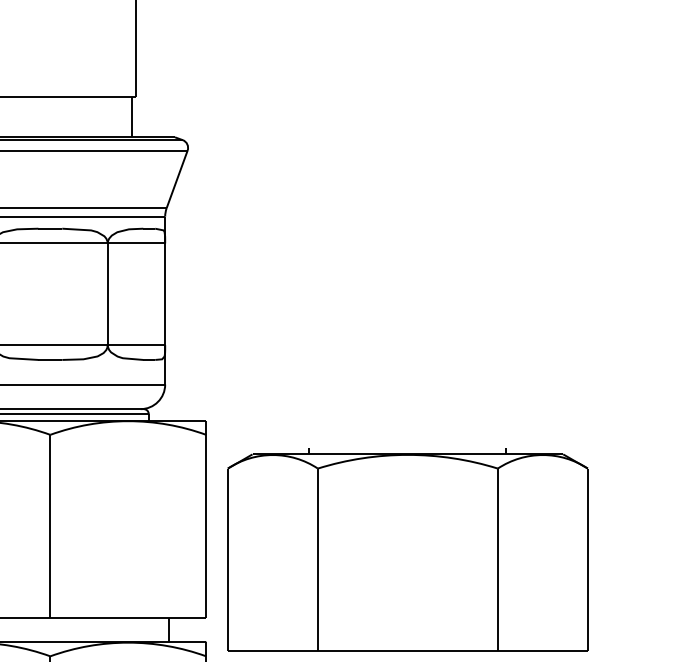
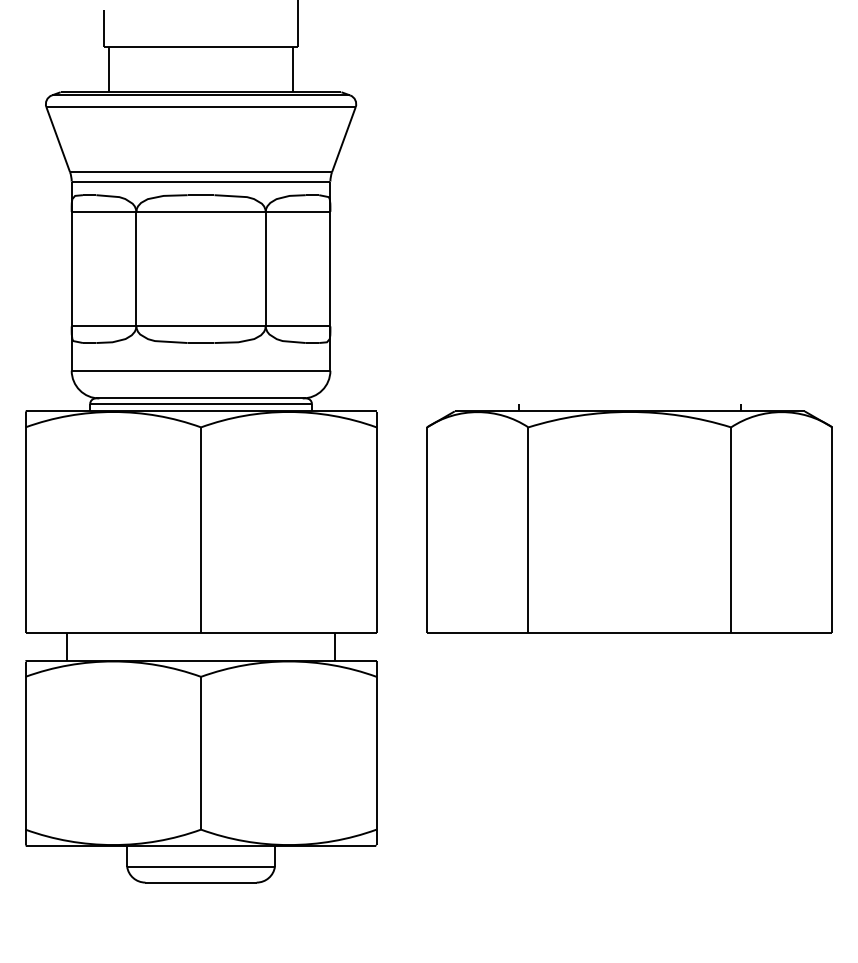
part: (407, 549) -> (629, 518), moved

